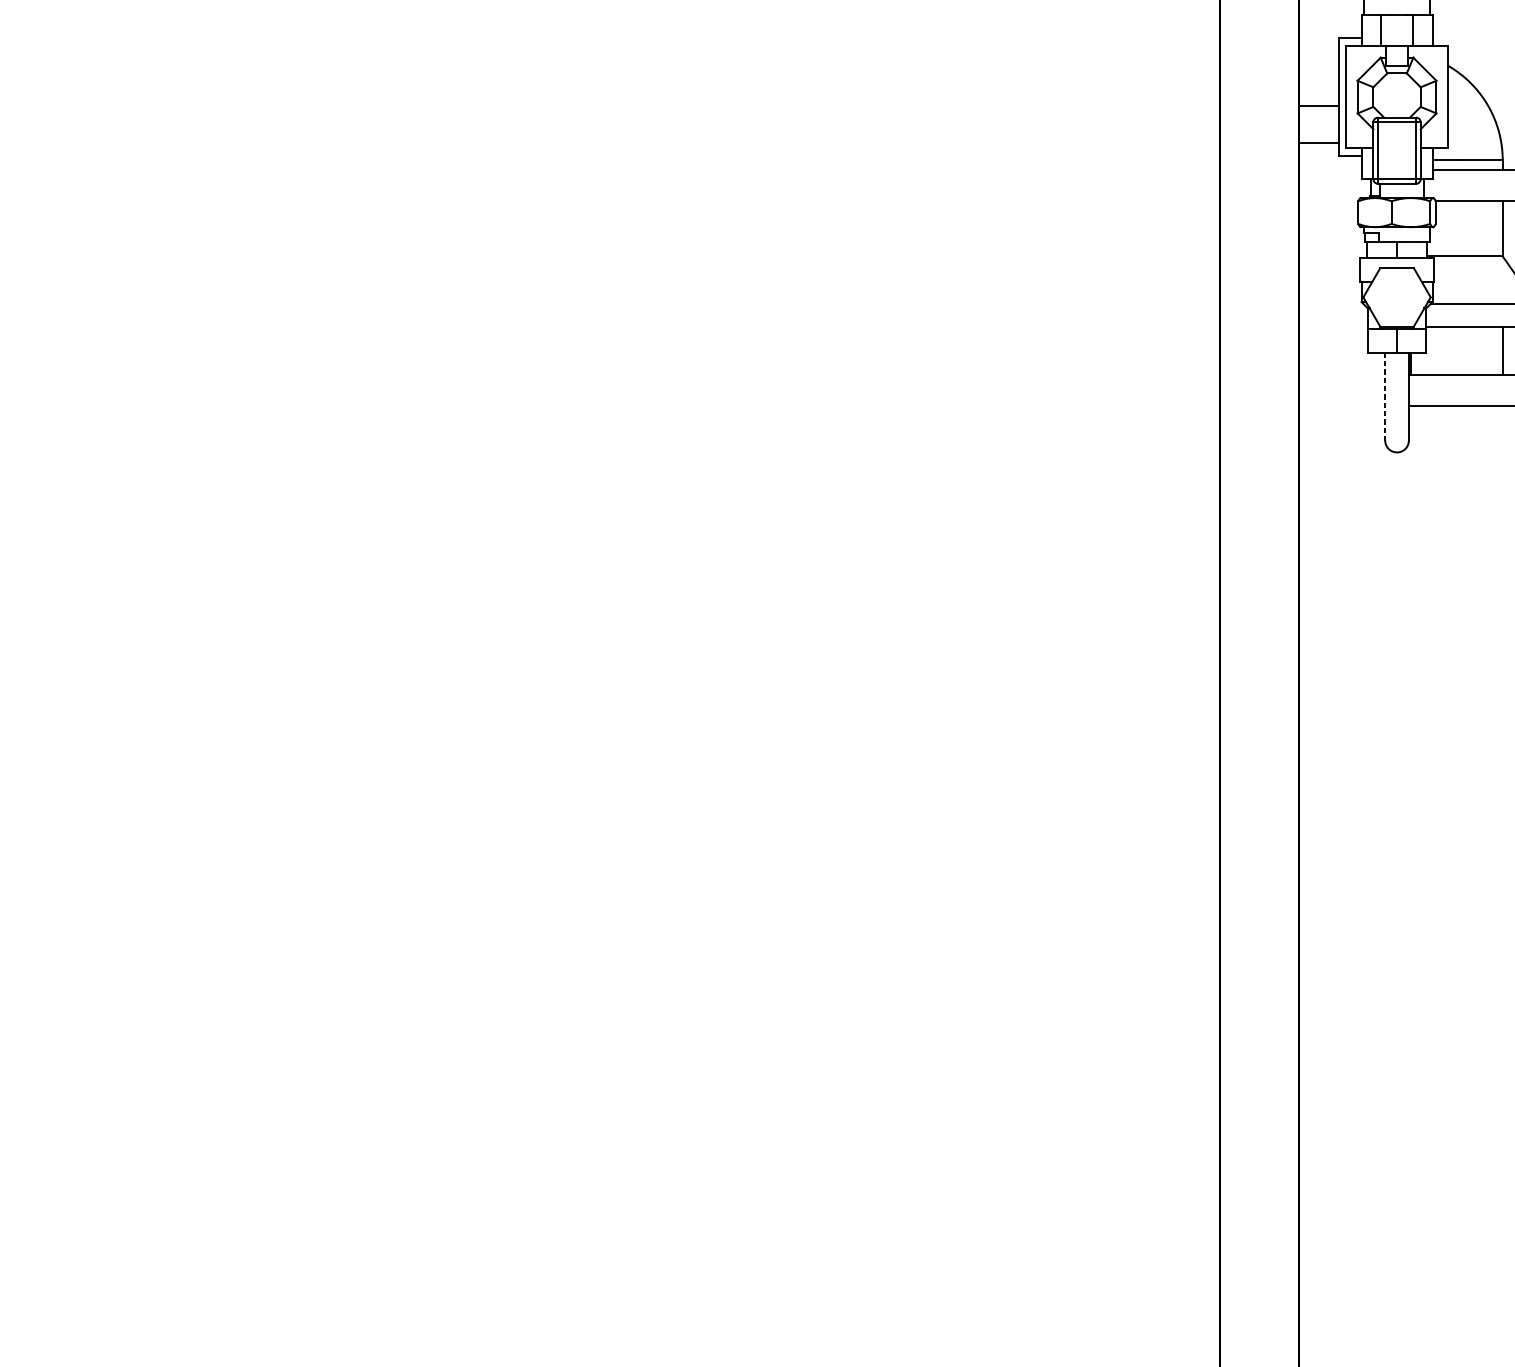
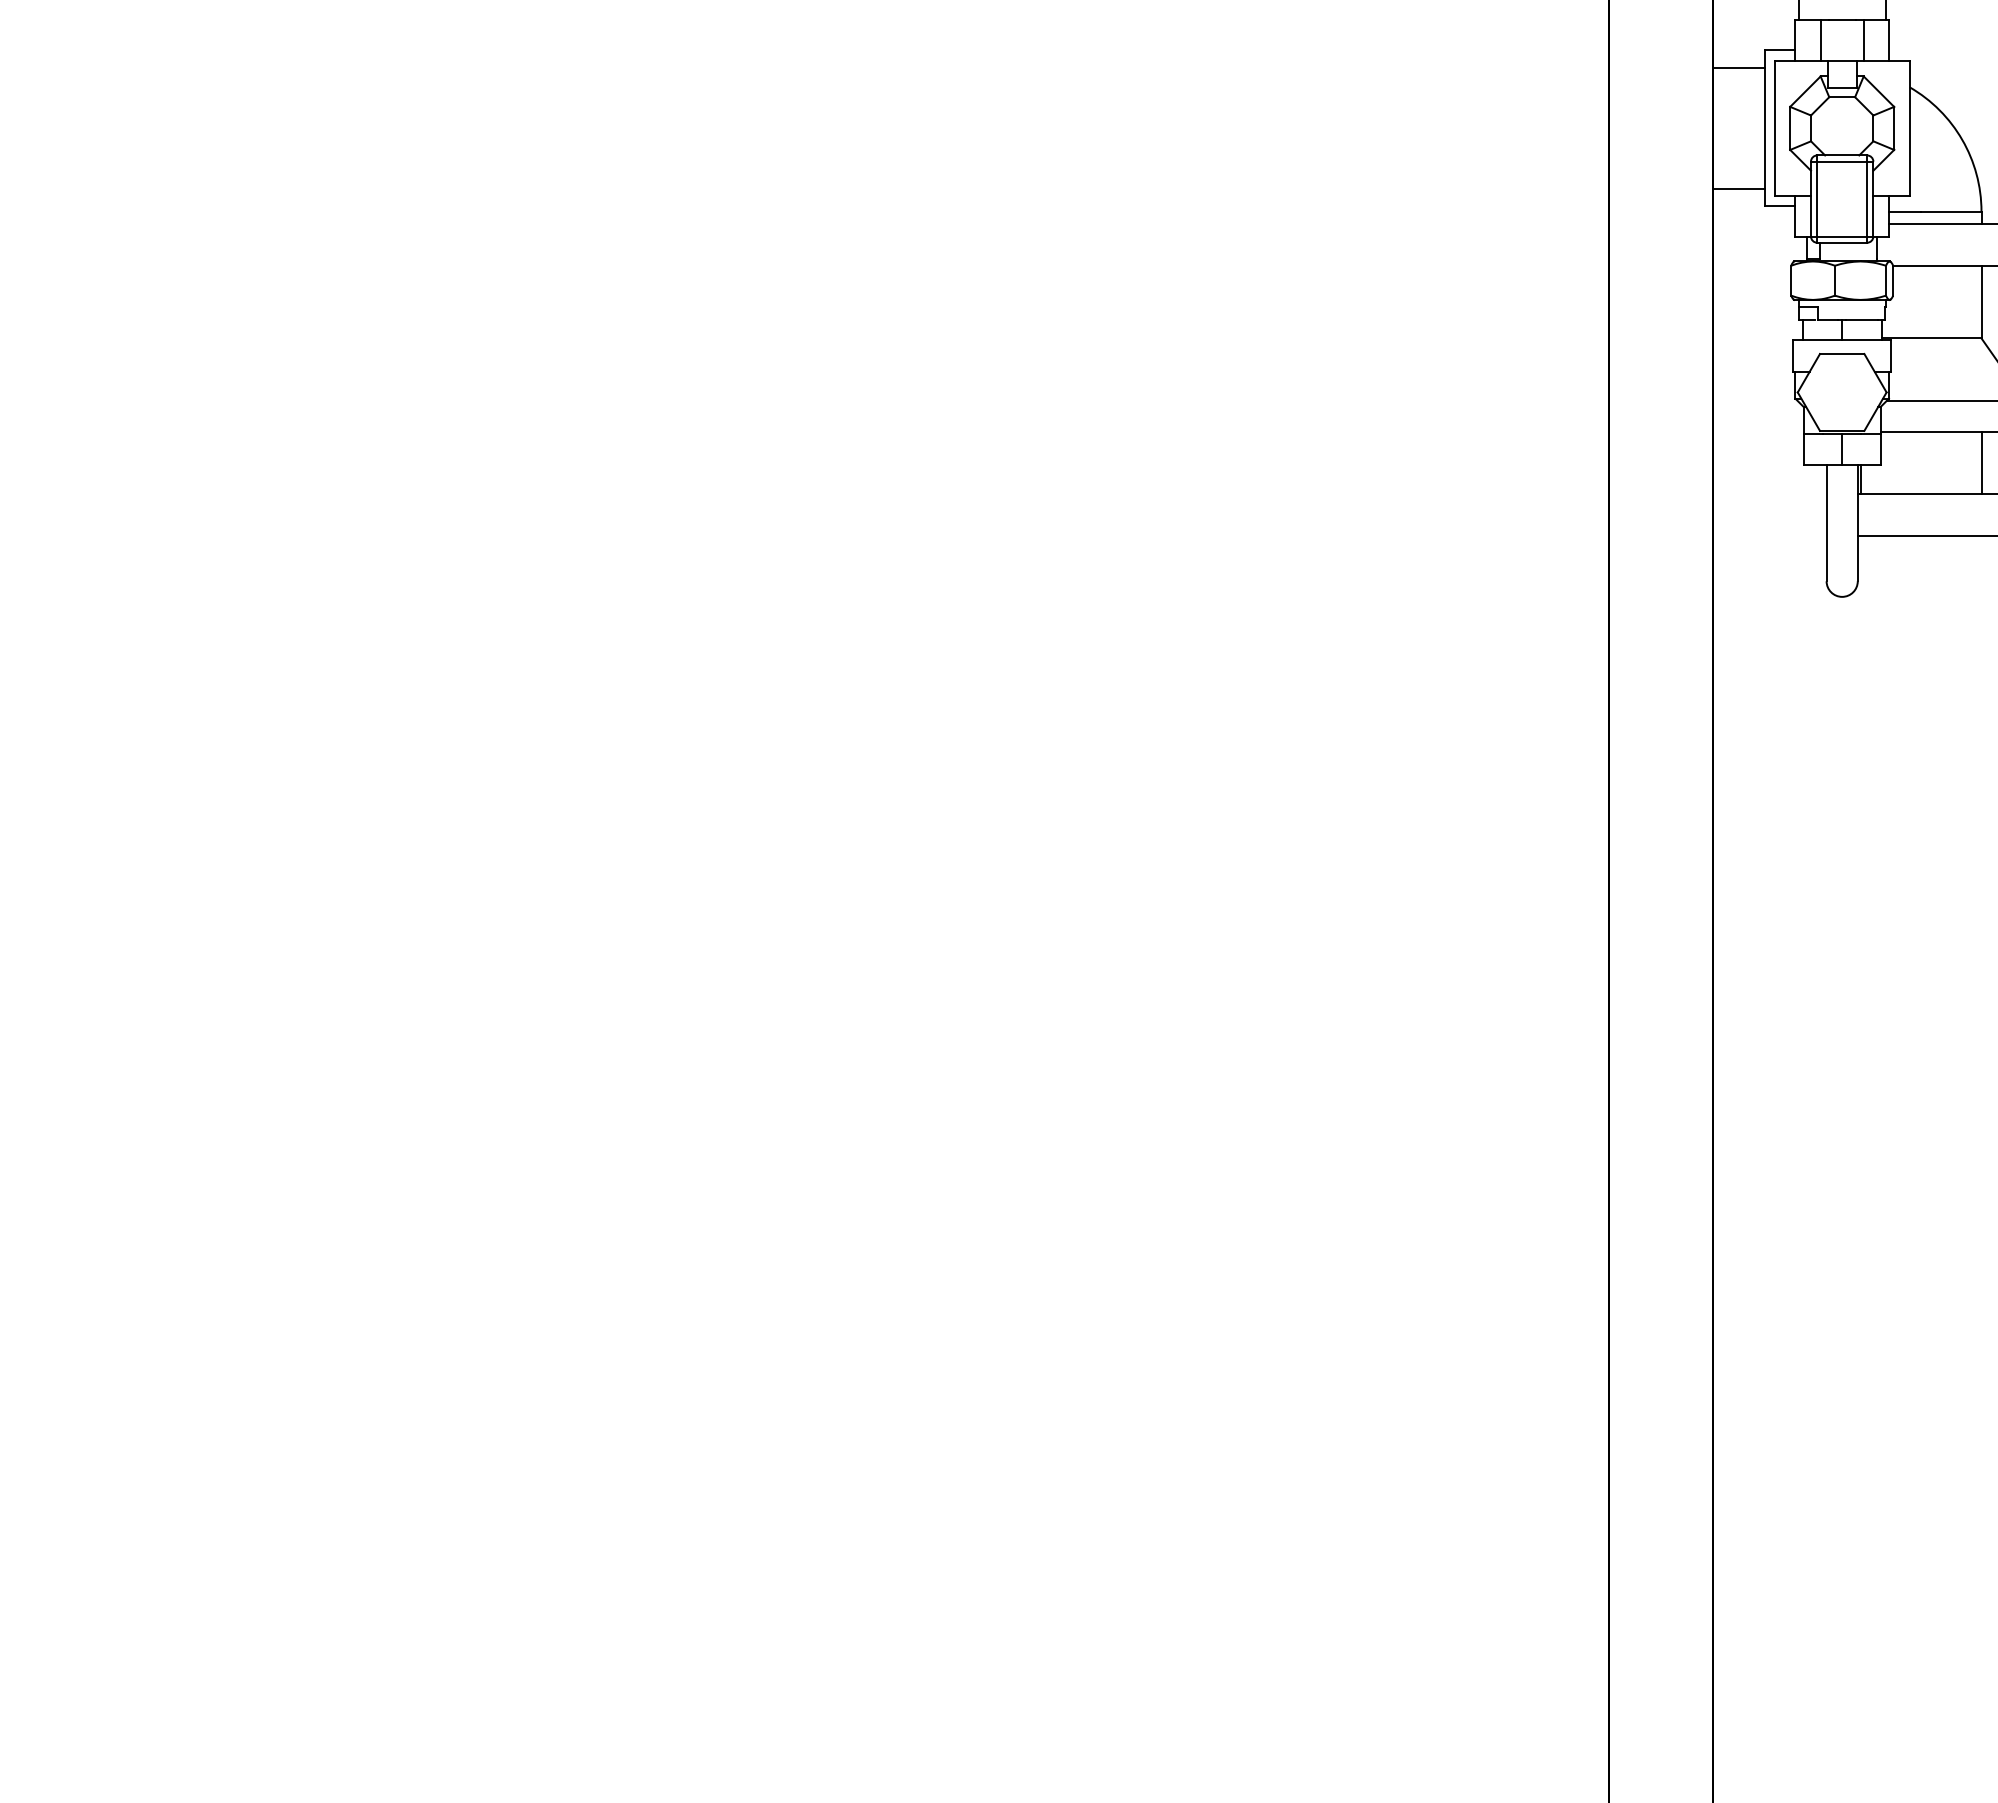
line: (1319, 106) -> (1739, 68), moved
line: (1385, 396) -> (1826, 523), dashed -> solid

